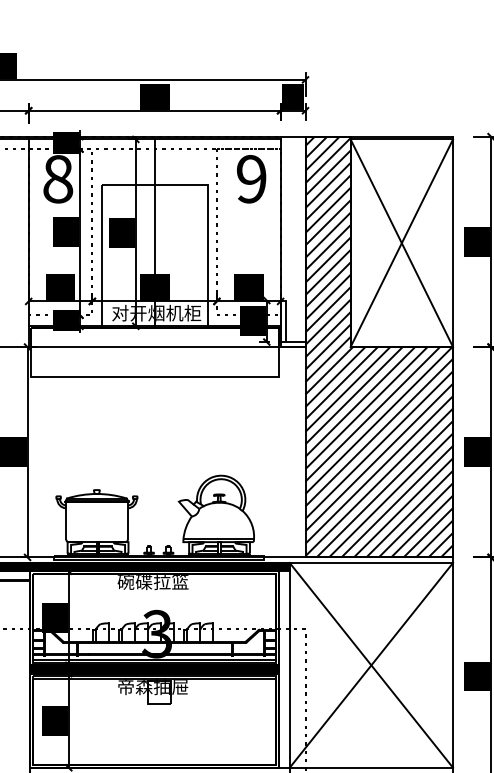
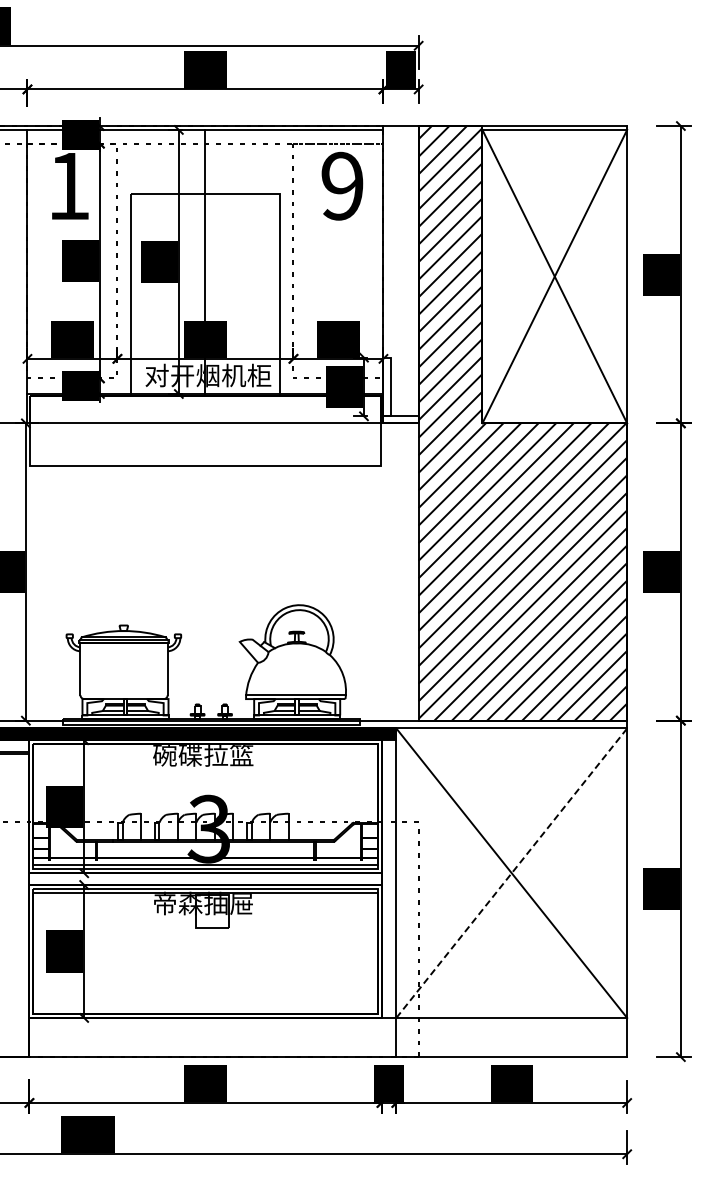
text: (58, 179) -> (69, 186), 8 -> 1
line: (371, 664) -> (512, 872), solid -> dashed
fill: (154, 669) -> (205, 878), removed

